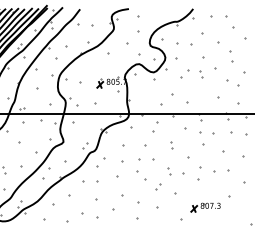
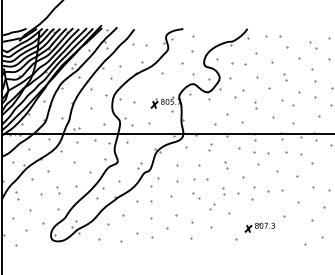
part: (231, 57) -> (285, 77), size x0.62
part: (201, 74) -> (255, 105), moved
part: (156, 127) -> (210, 147), size x0.62
part: (142, 175) -> (196, 195), size x0.62

